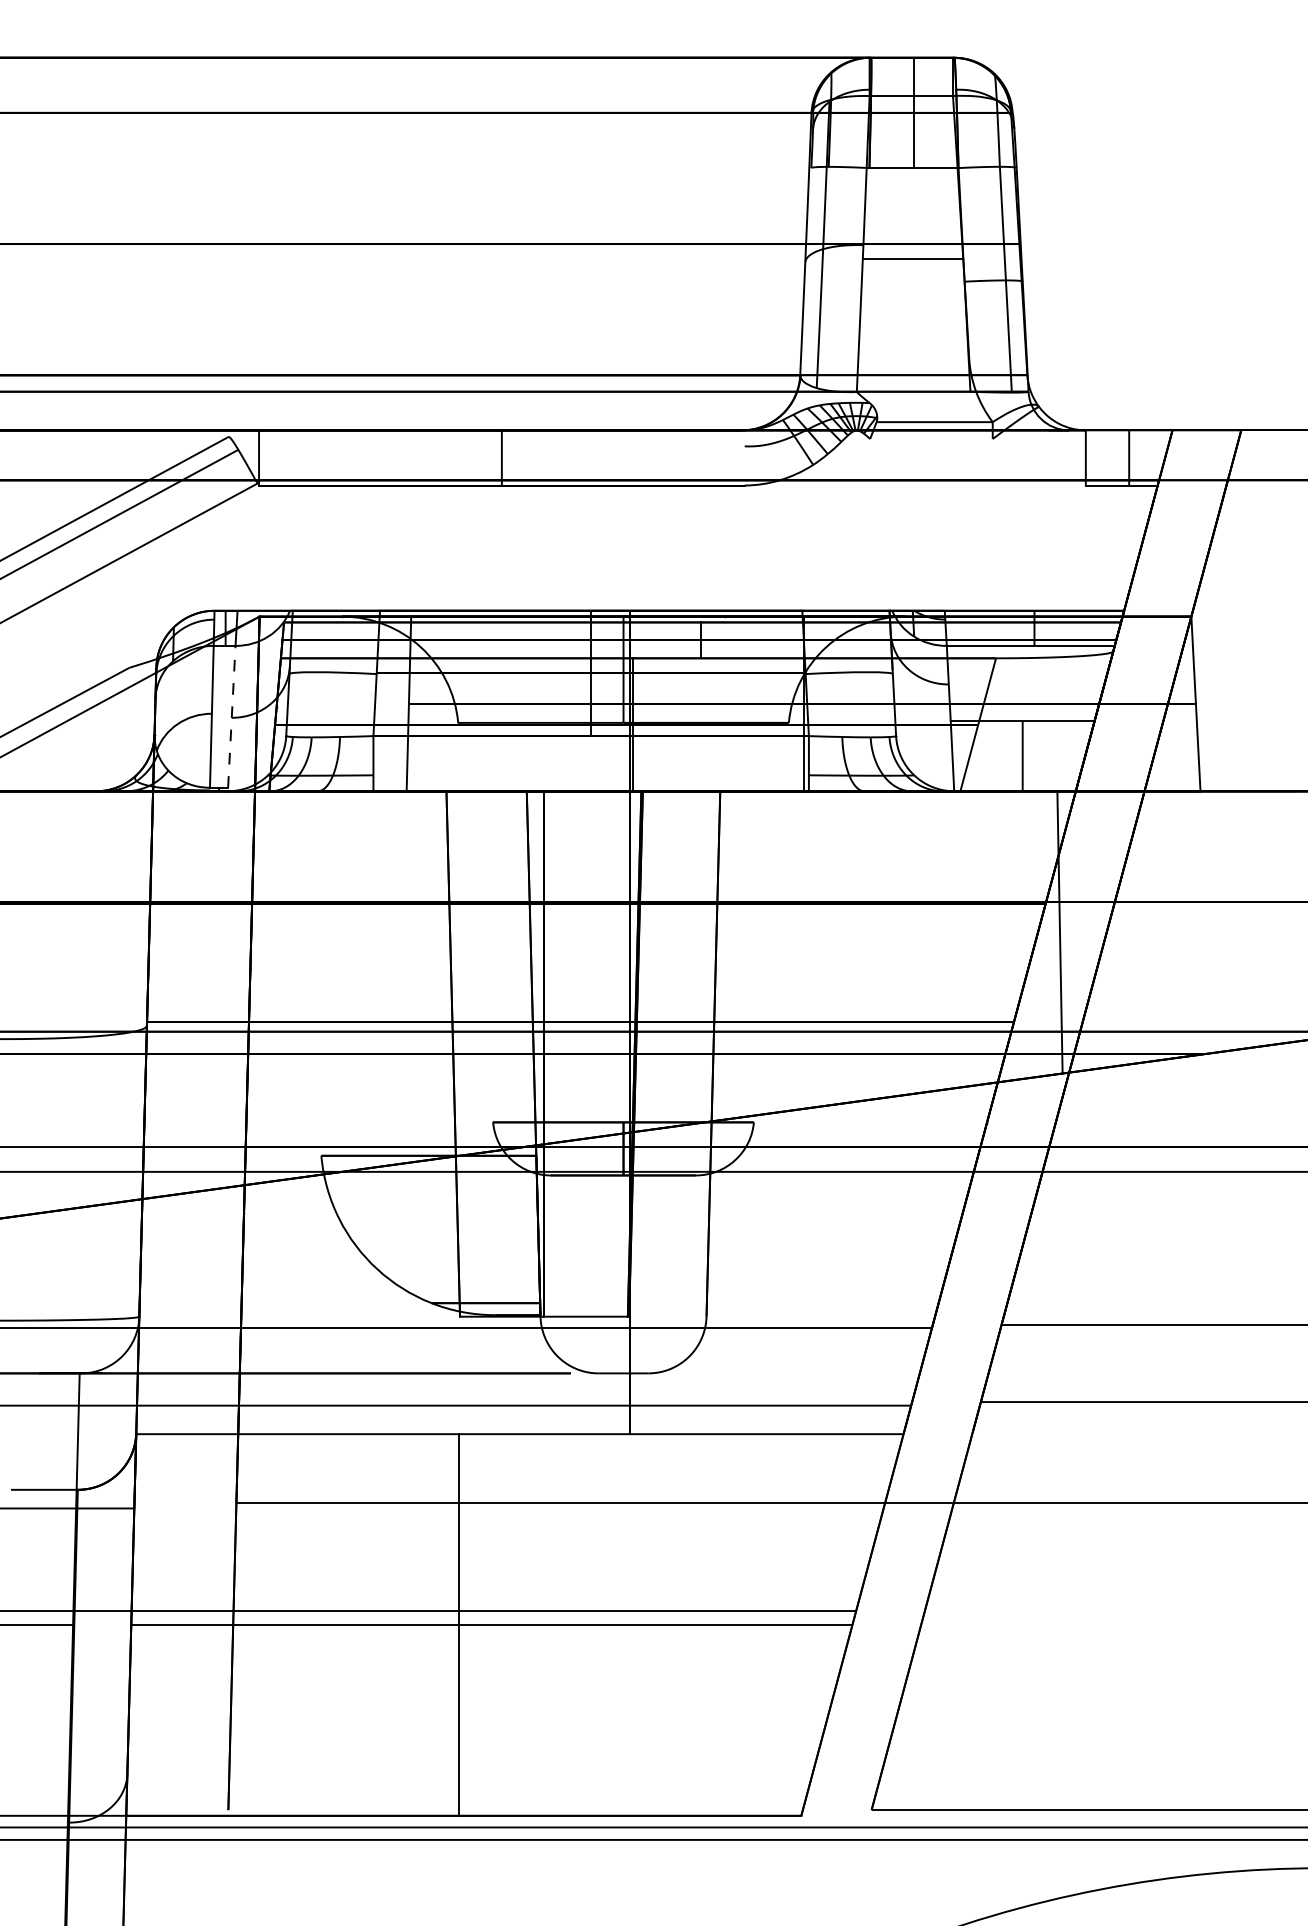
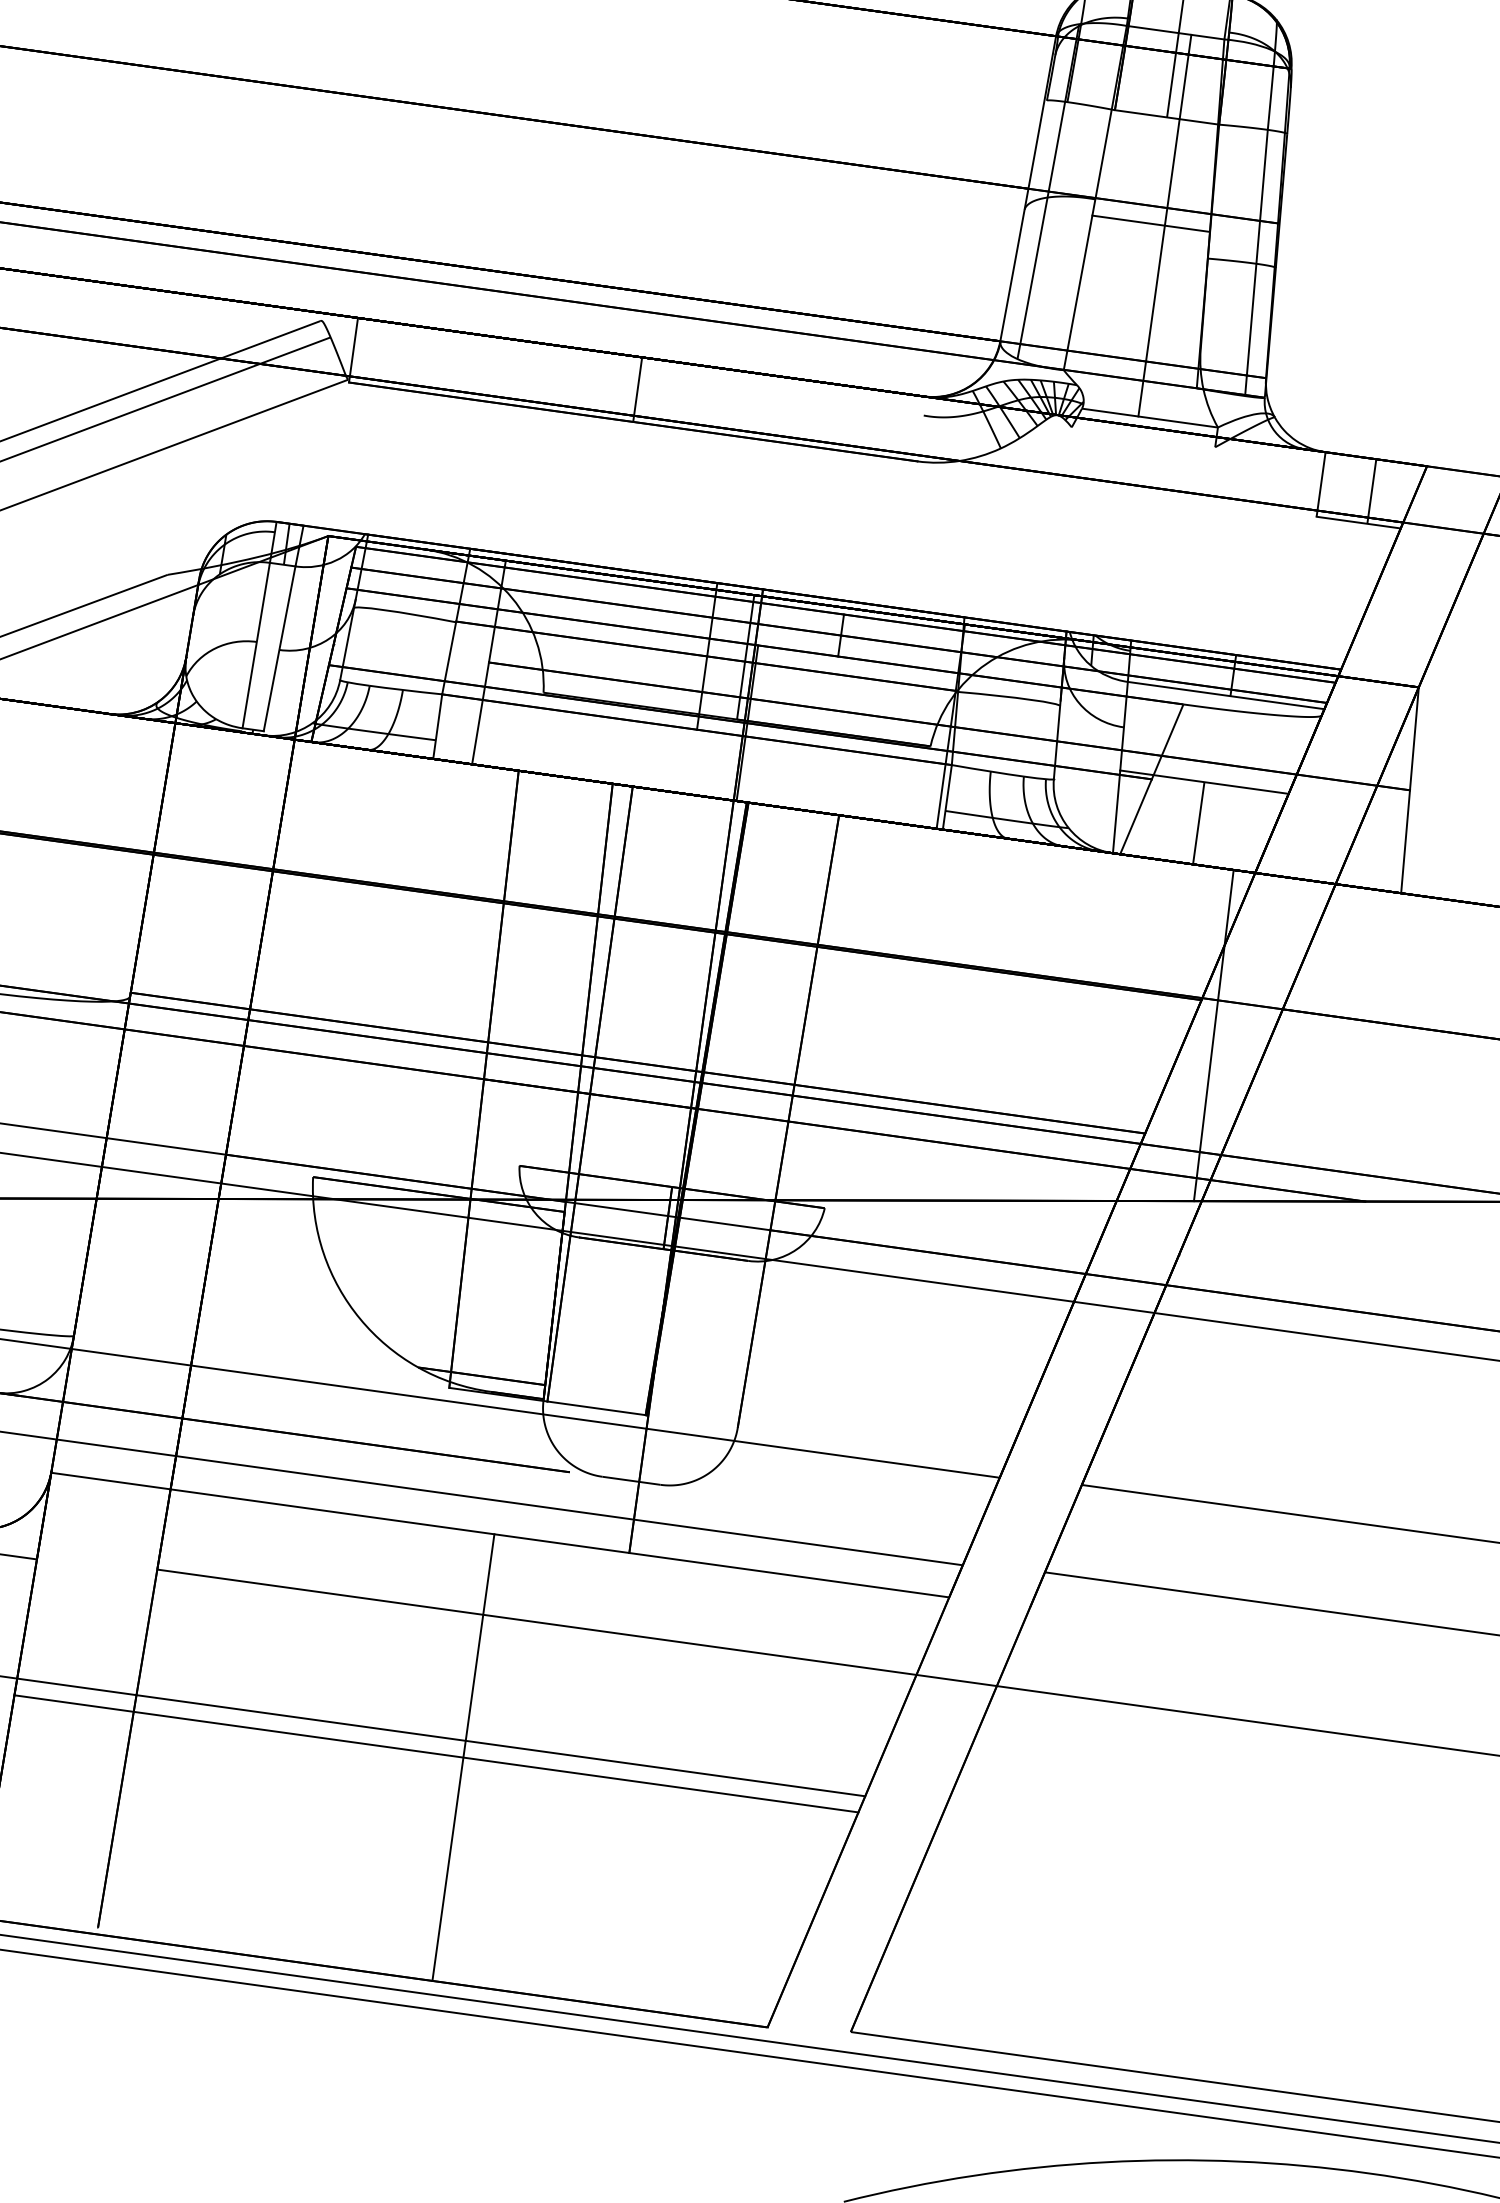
line: (924, 259) -> (1164, 226), added
line: (231, 716) -> (279, 648), dashed -> solid
line: (458, 1624) -> (463, 1756), moved

